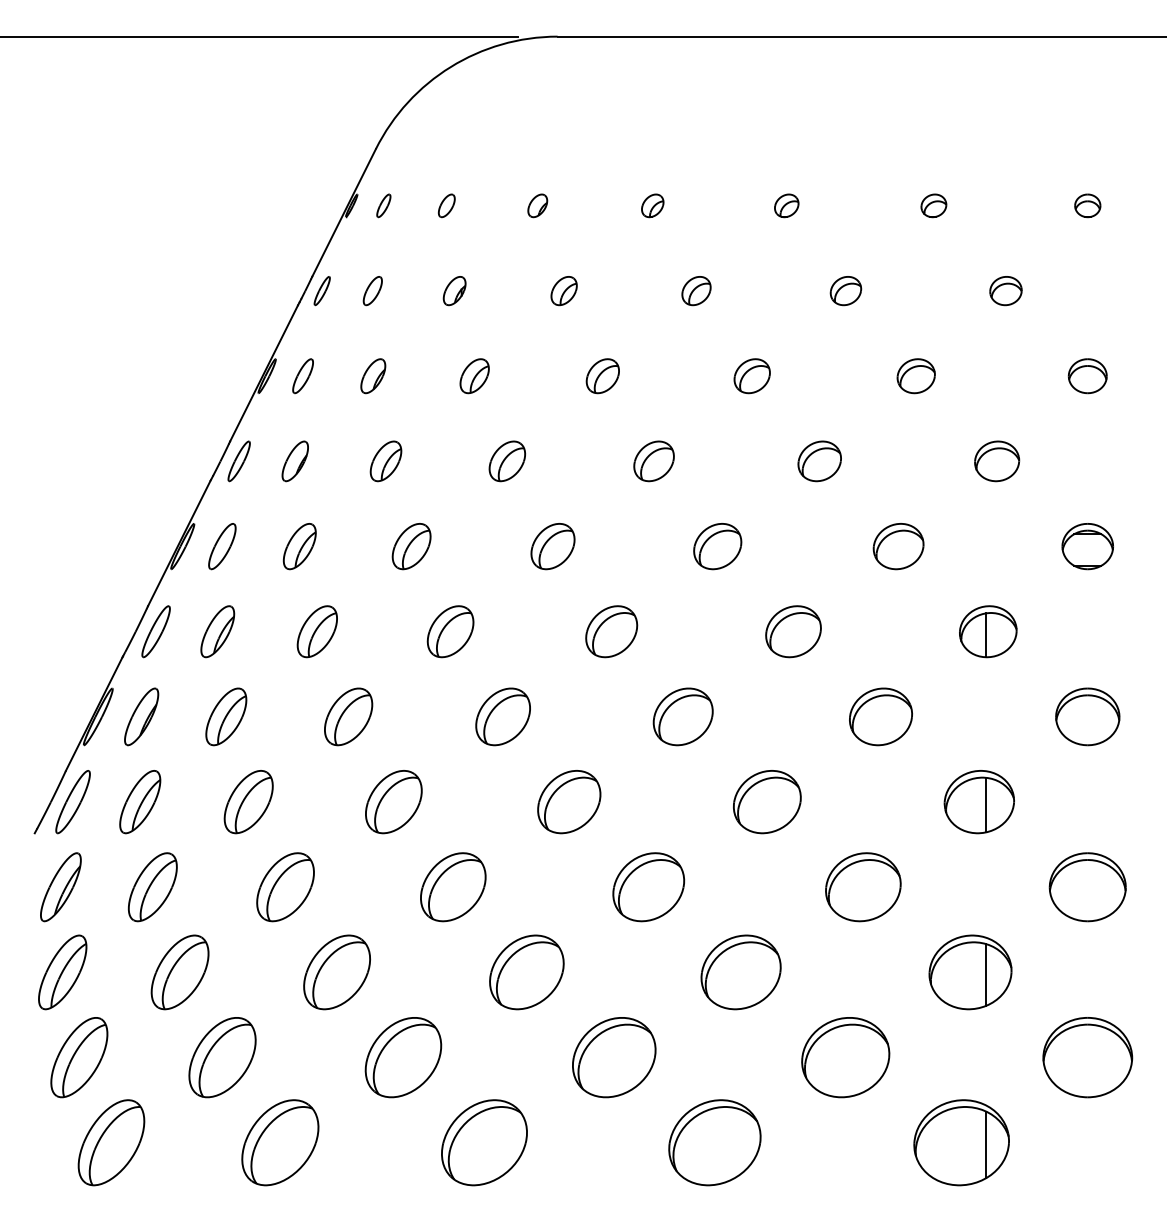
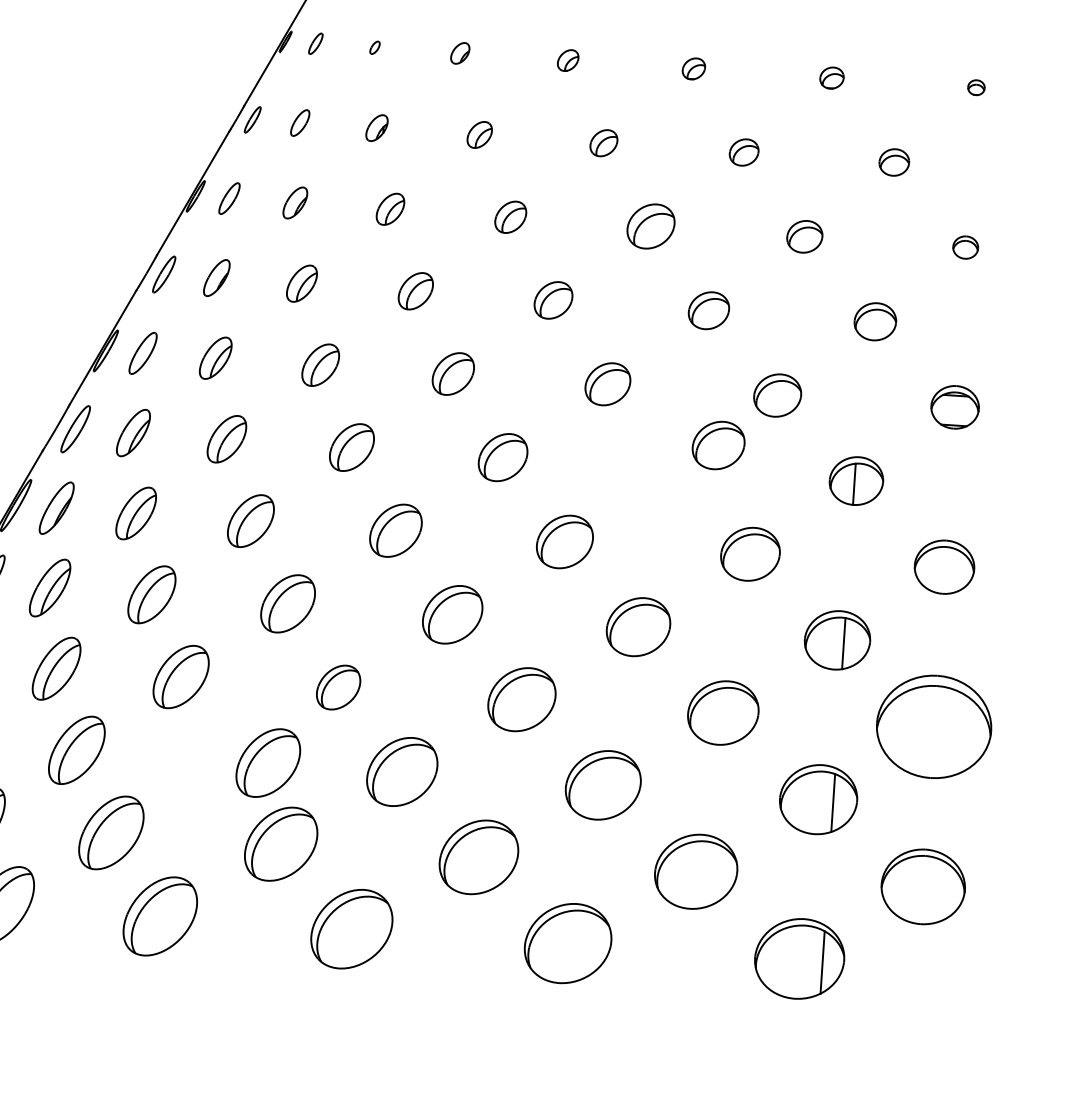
part: (446, 205) -> (374, 47), size x0.6
part: (1087, 205) -> (976, 87), size x0.7
part: (751, 376) -> (650, 226), size x1.4
part: (1087, 376) -> (965, 247), size x0.7
part: (793, 631) -> (718, 445), moved
part: (453, 887) -> (338, 687), size x0.7
part: (1087, 887) -> (933, 727), size x1.6
part: (336, 972) -> (267, 763), moved

